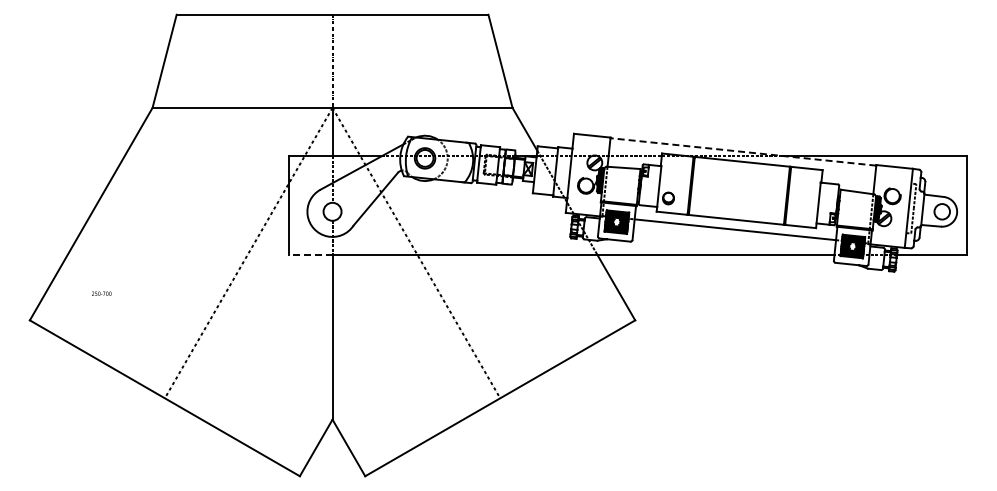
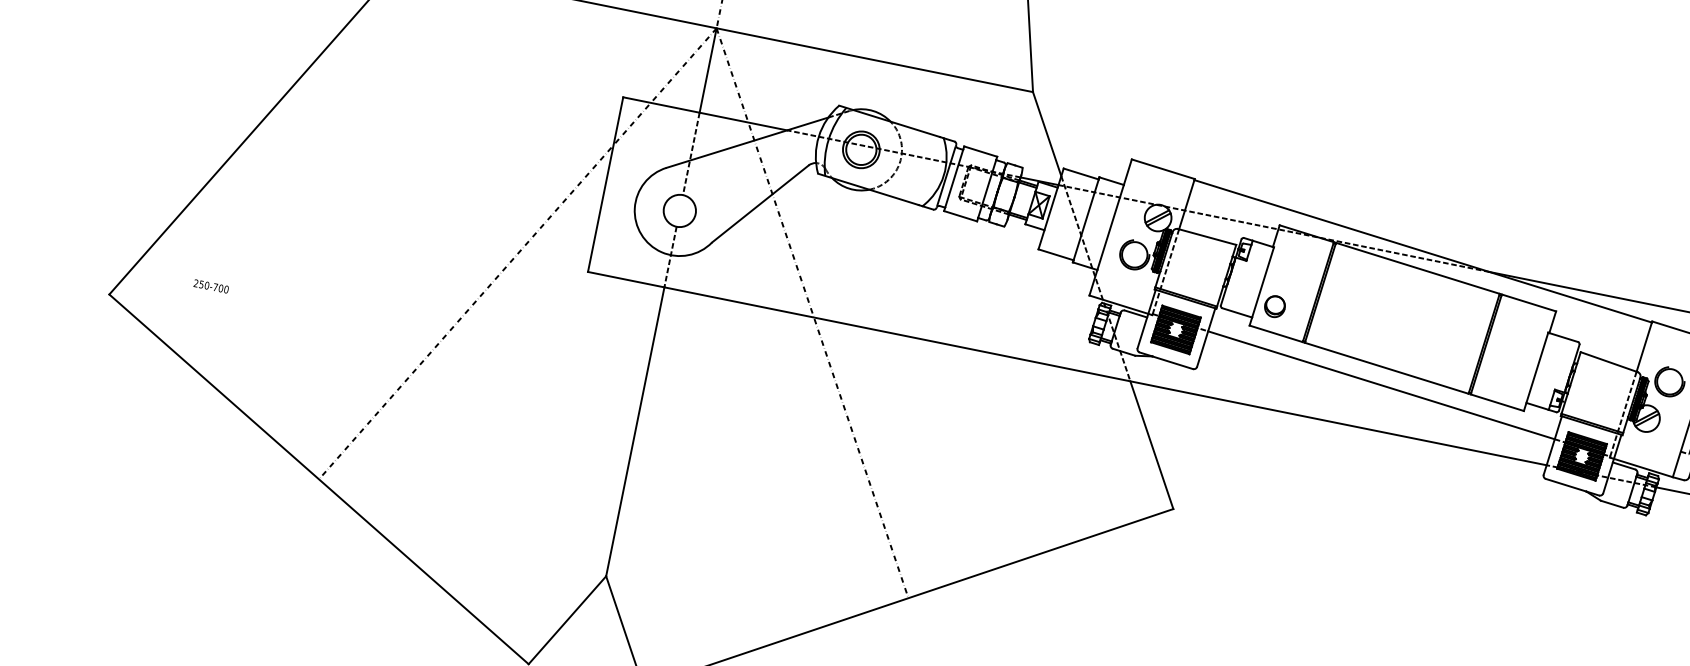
line: (743, 151) -> (1423, 250), dashed -> solid
line: (310, 255) -> (625, 279), dashed -> solid
text: (101, 293) -> (210, 285), moved

